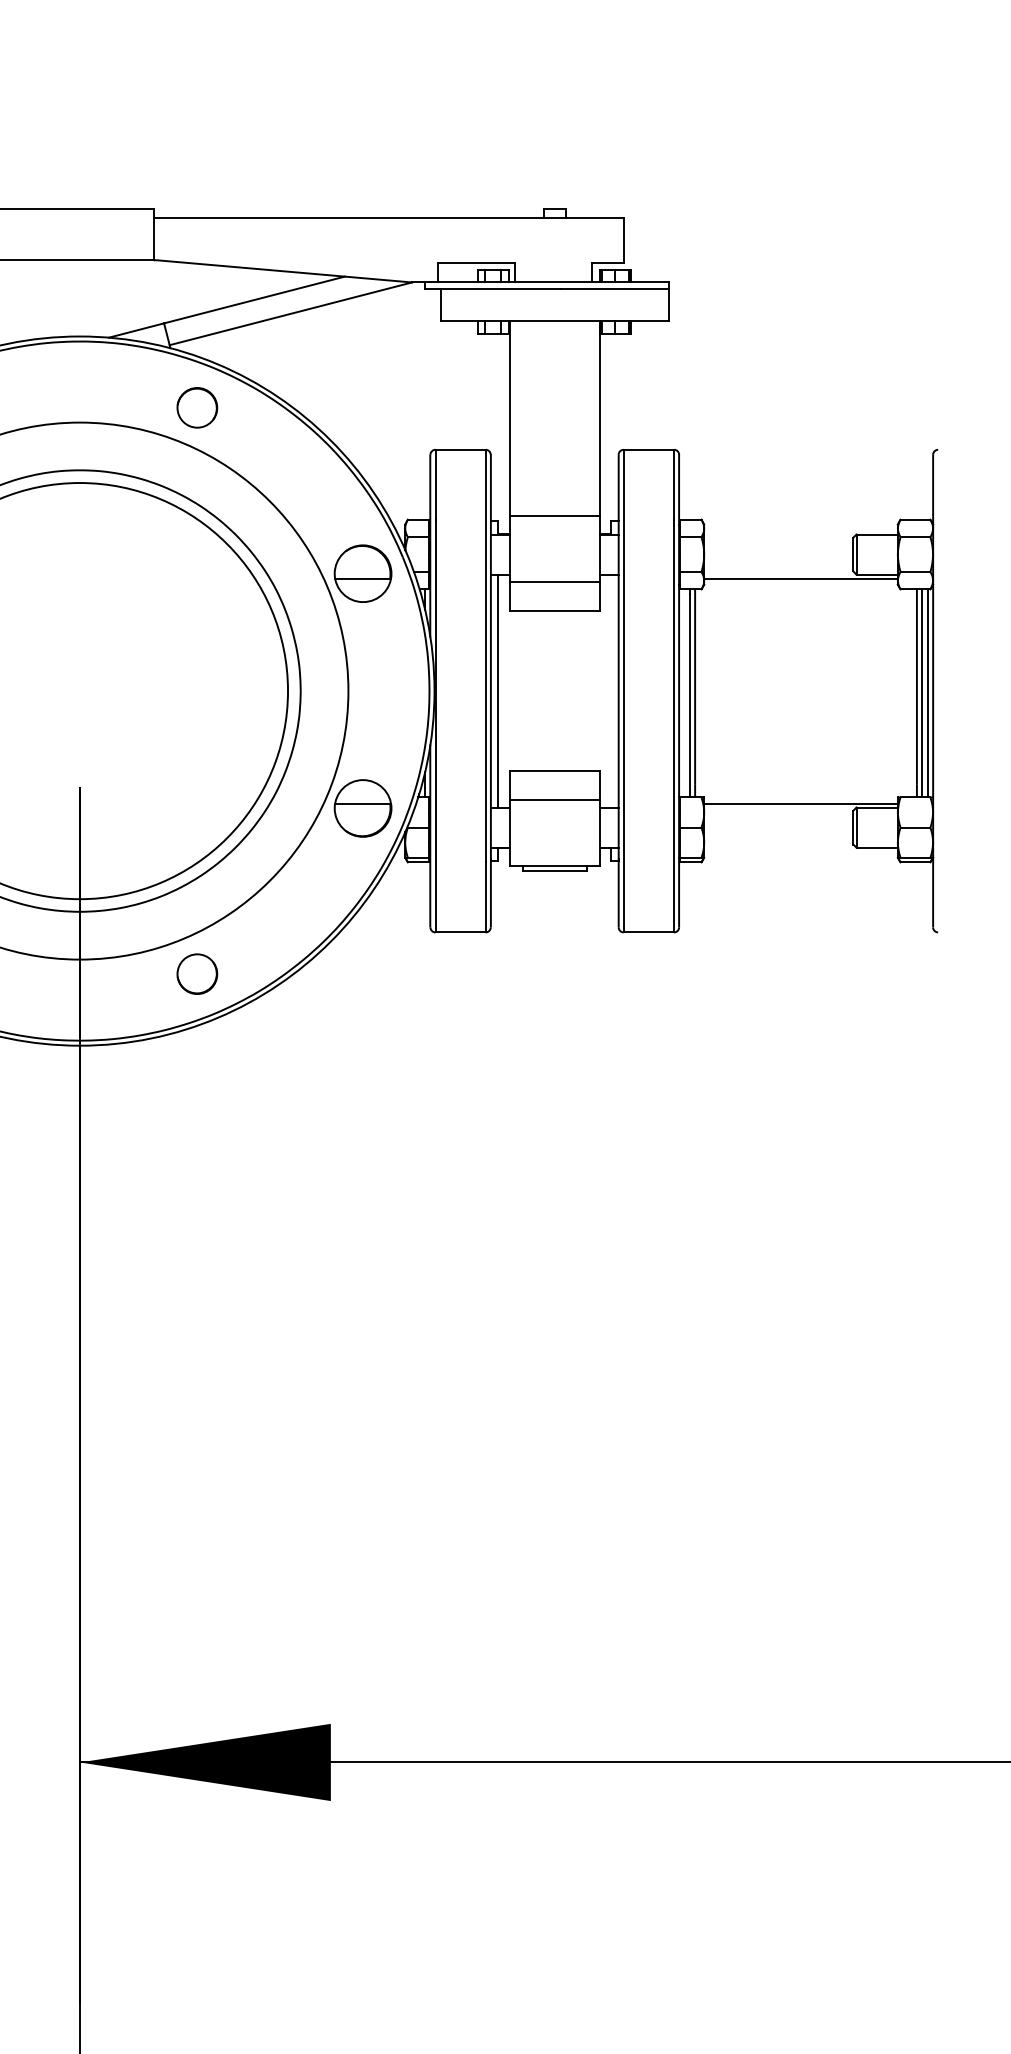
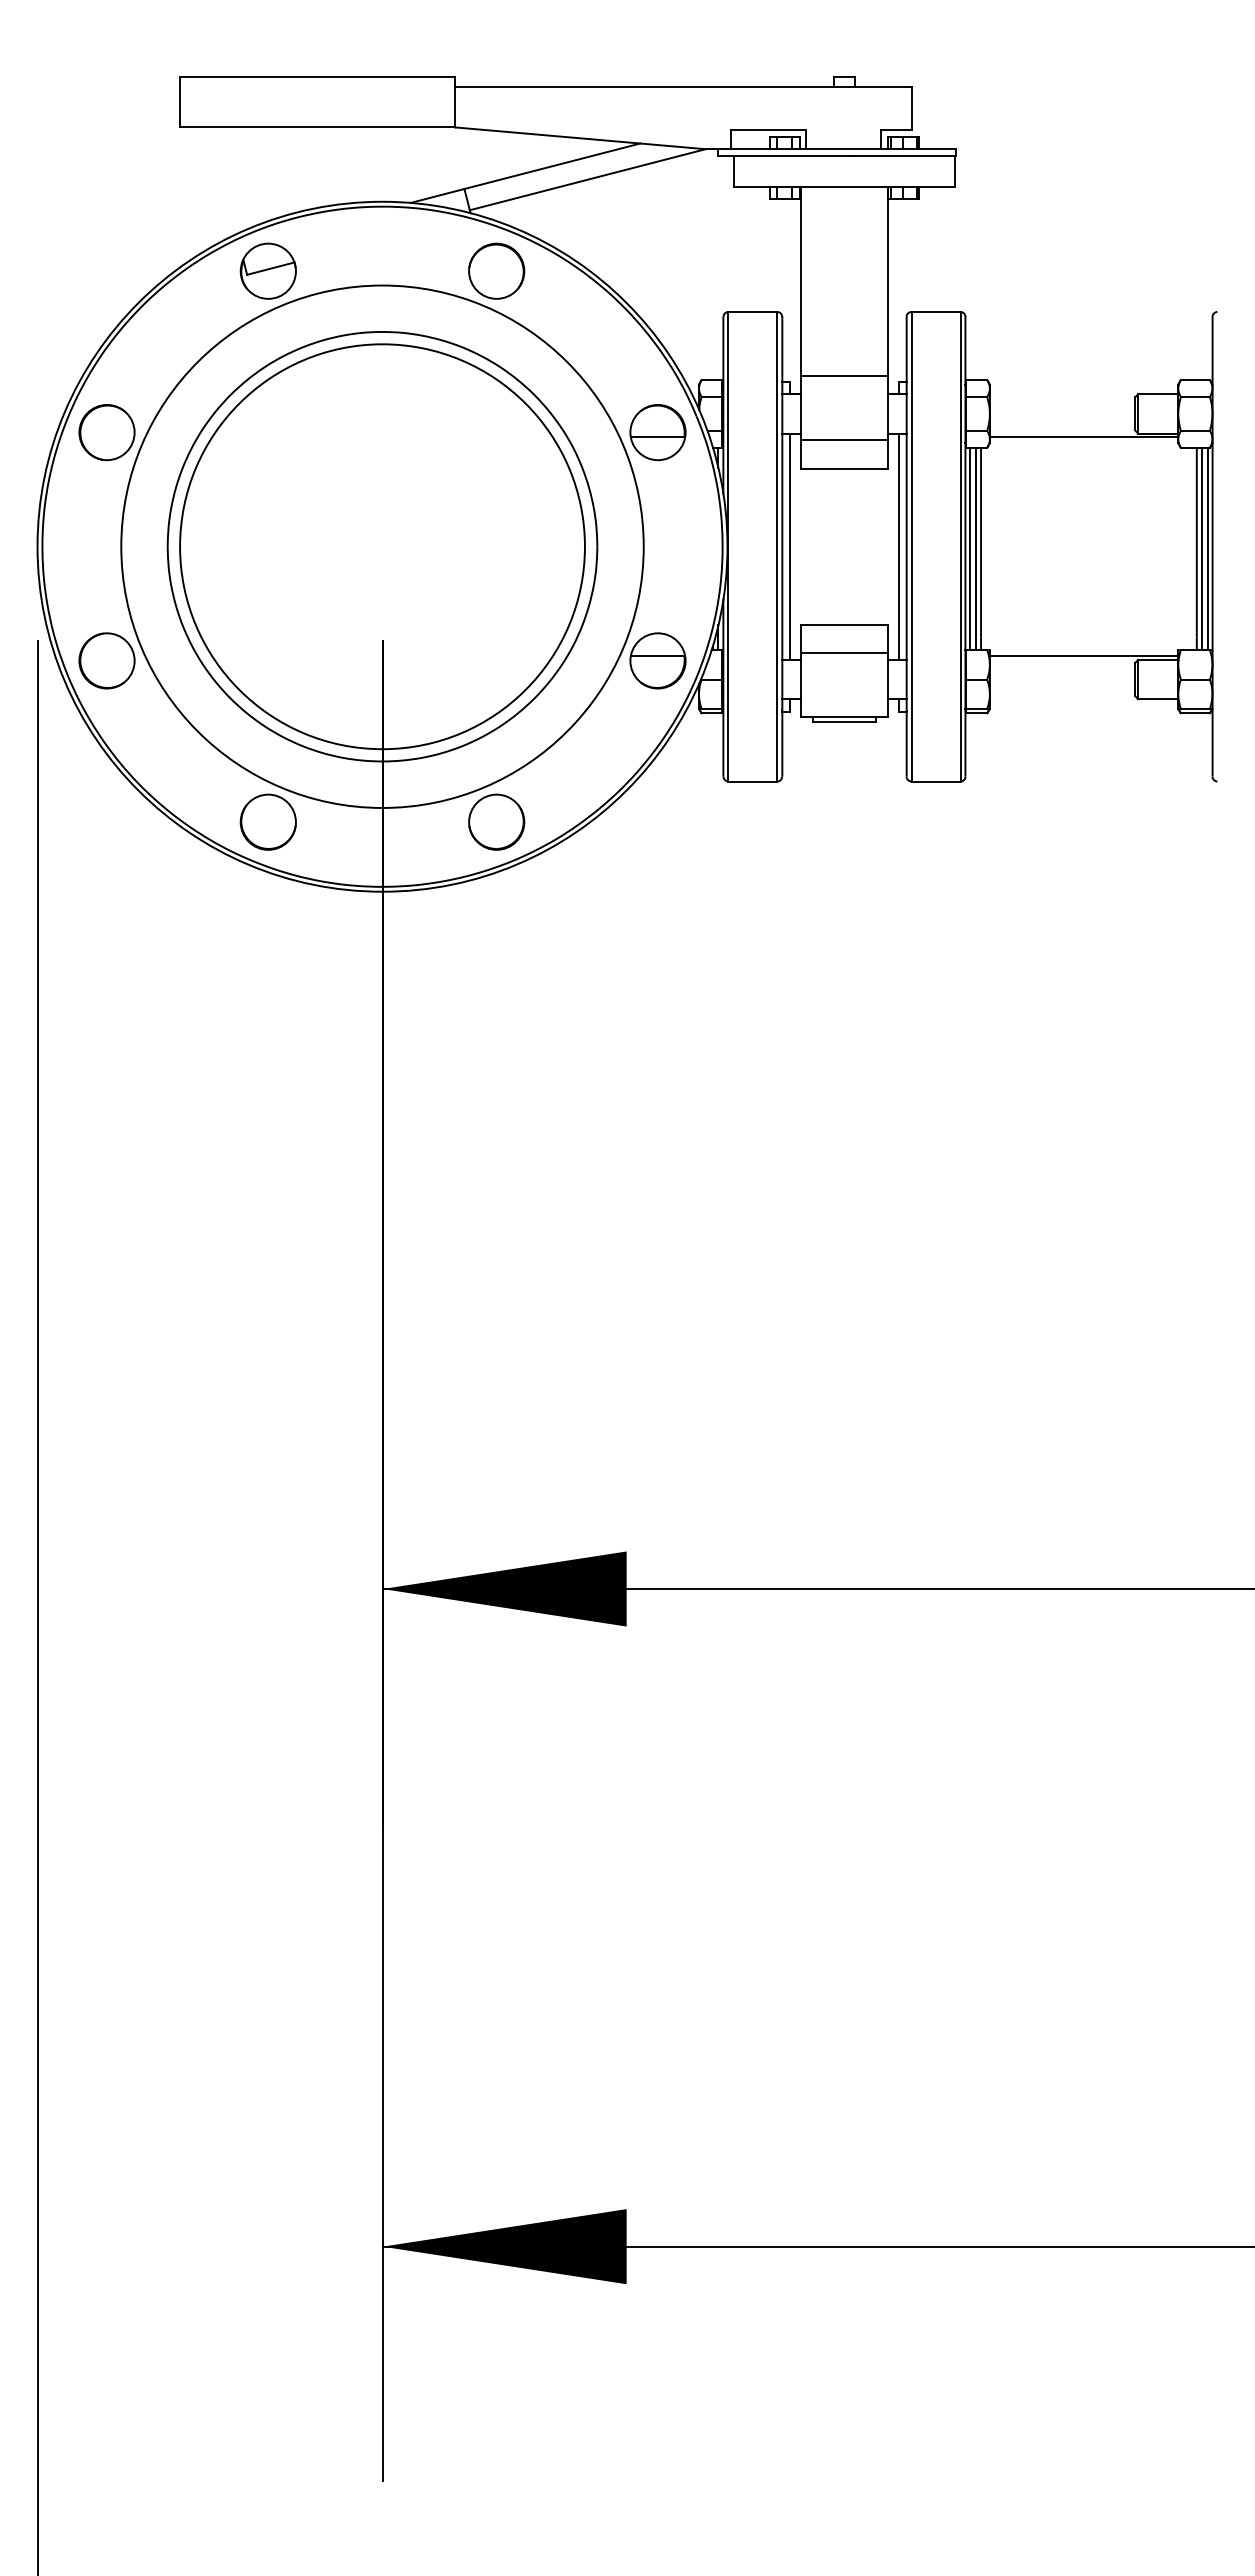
circle: (197, 407) -> (496, 270), size x1.43
line: (611, 690) -> (899, 546), added
line: (684, 692) -> (970, 548), added
circle: (197, 973) -> (496, 821), size x1.43

